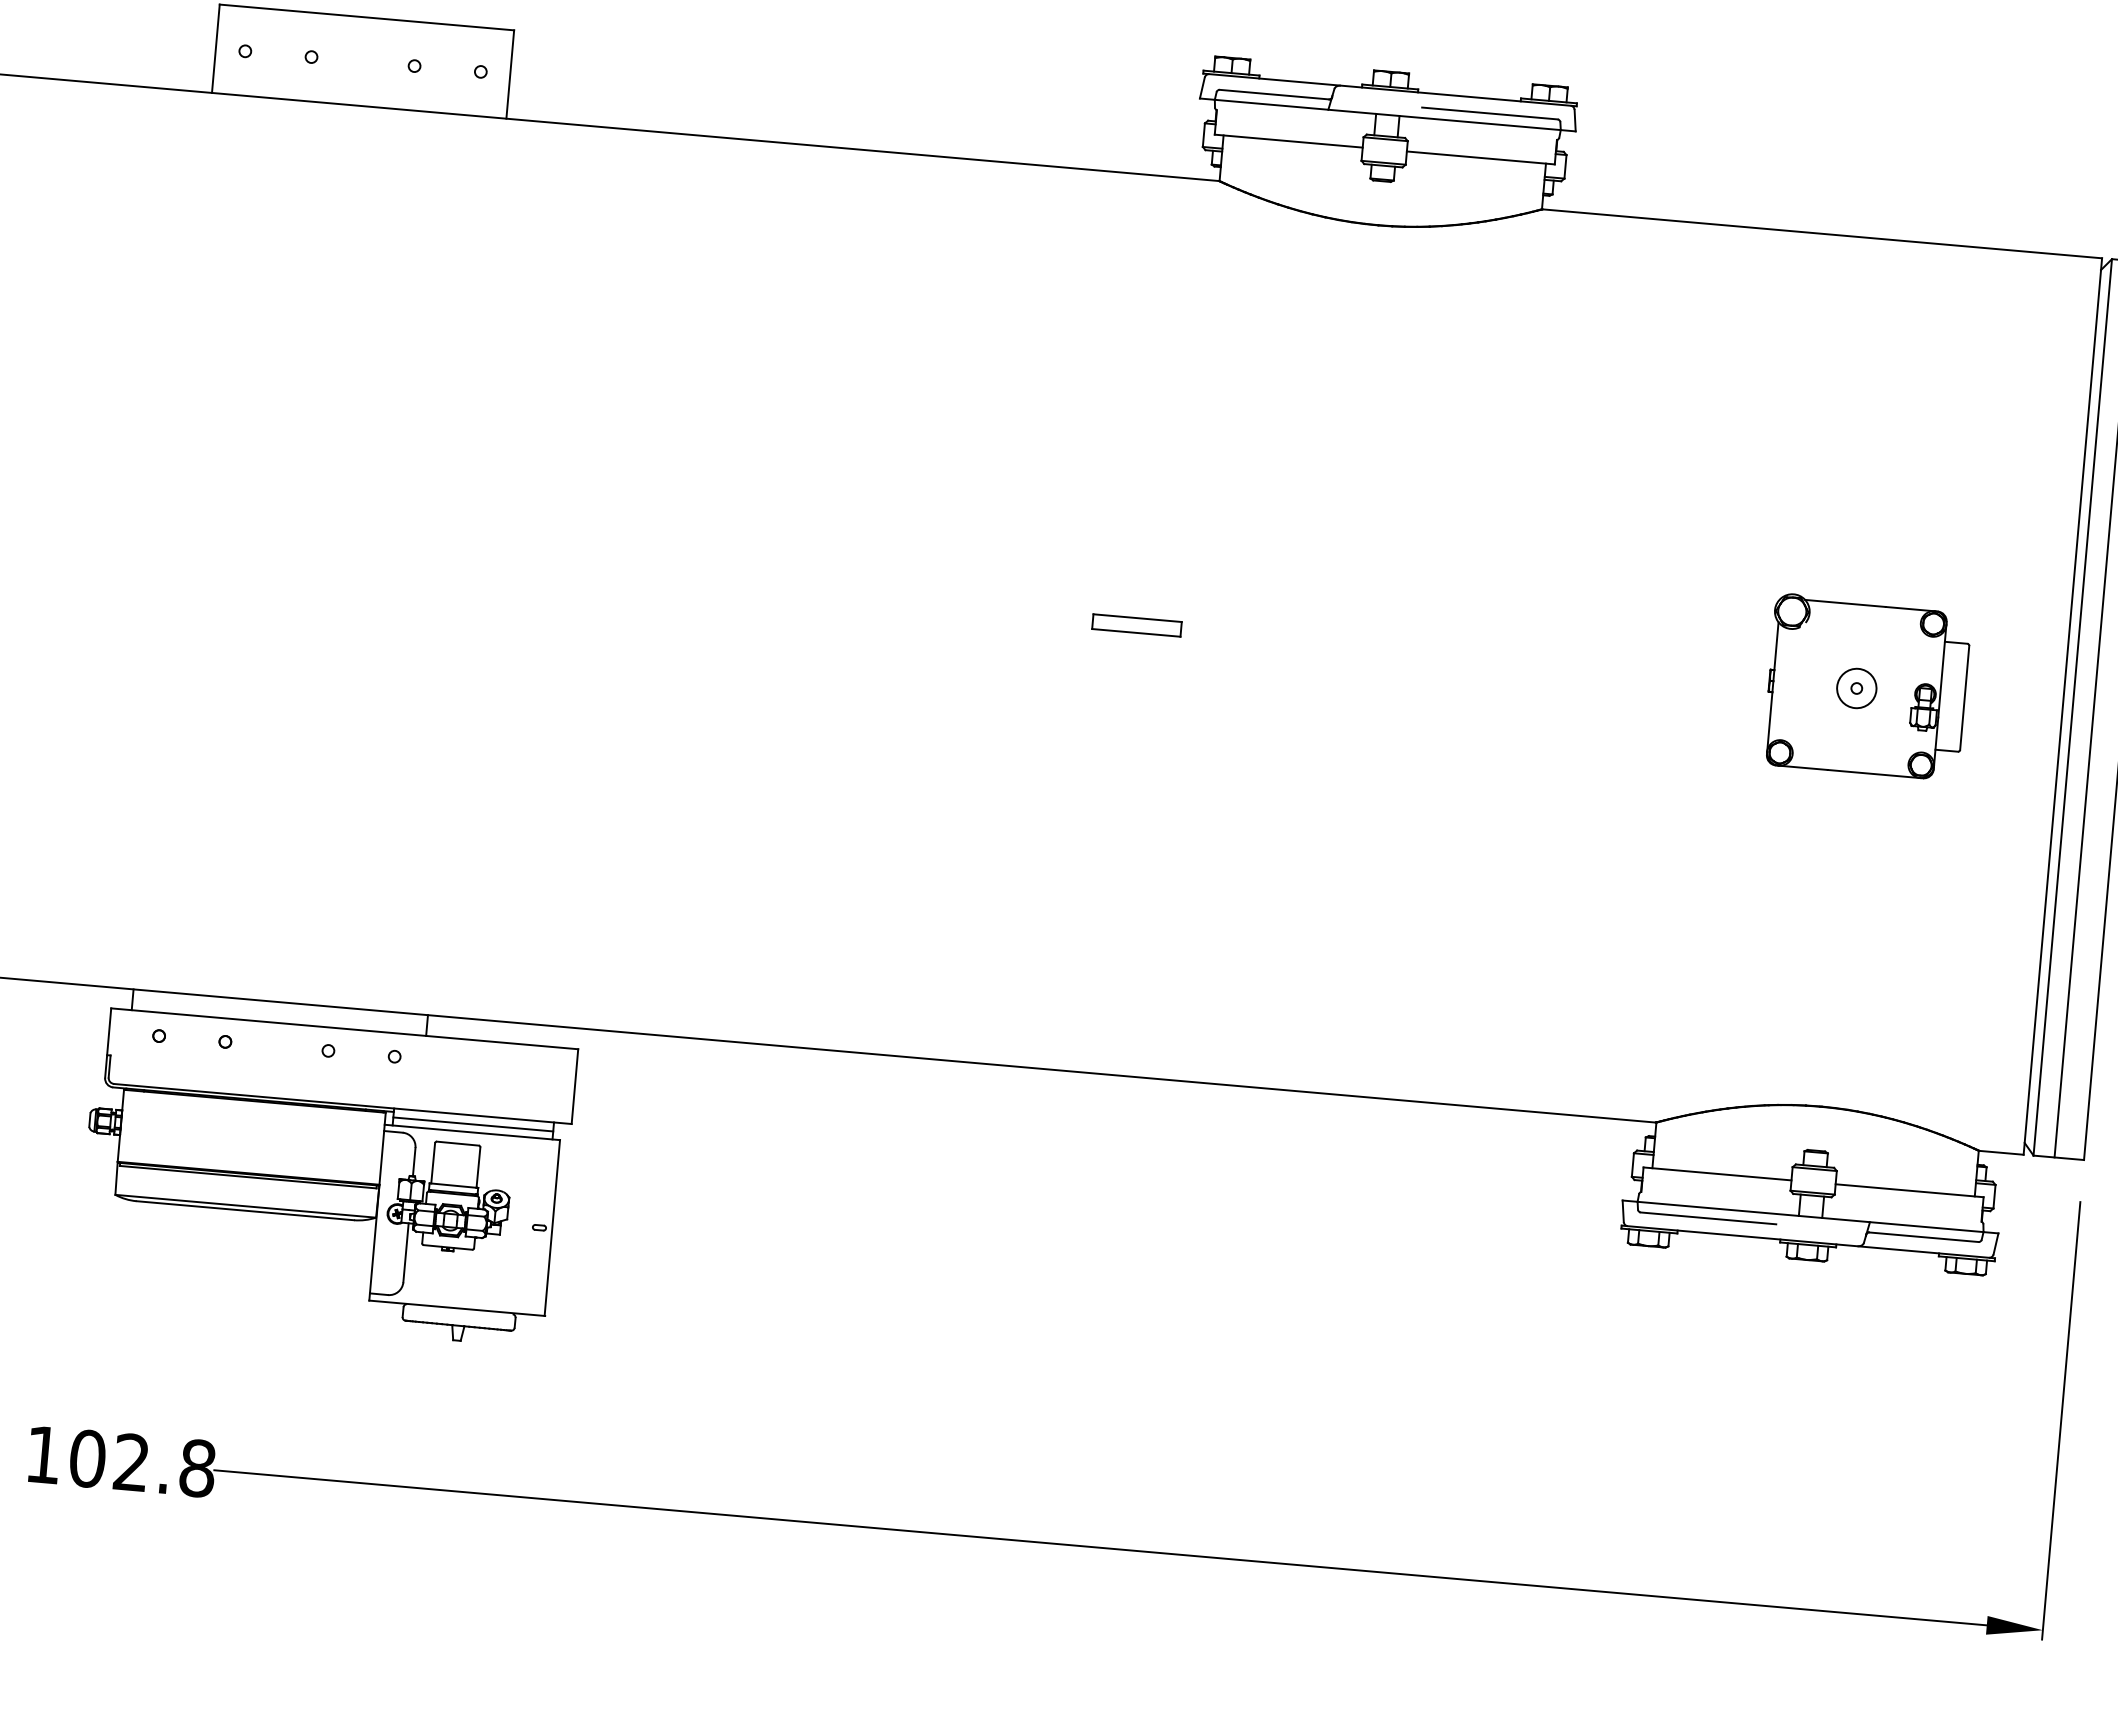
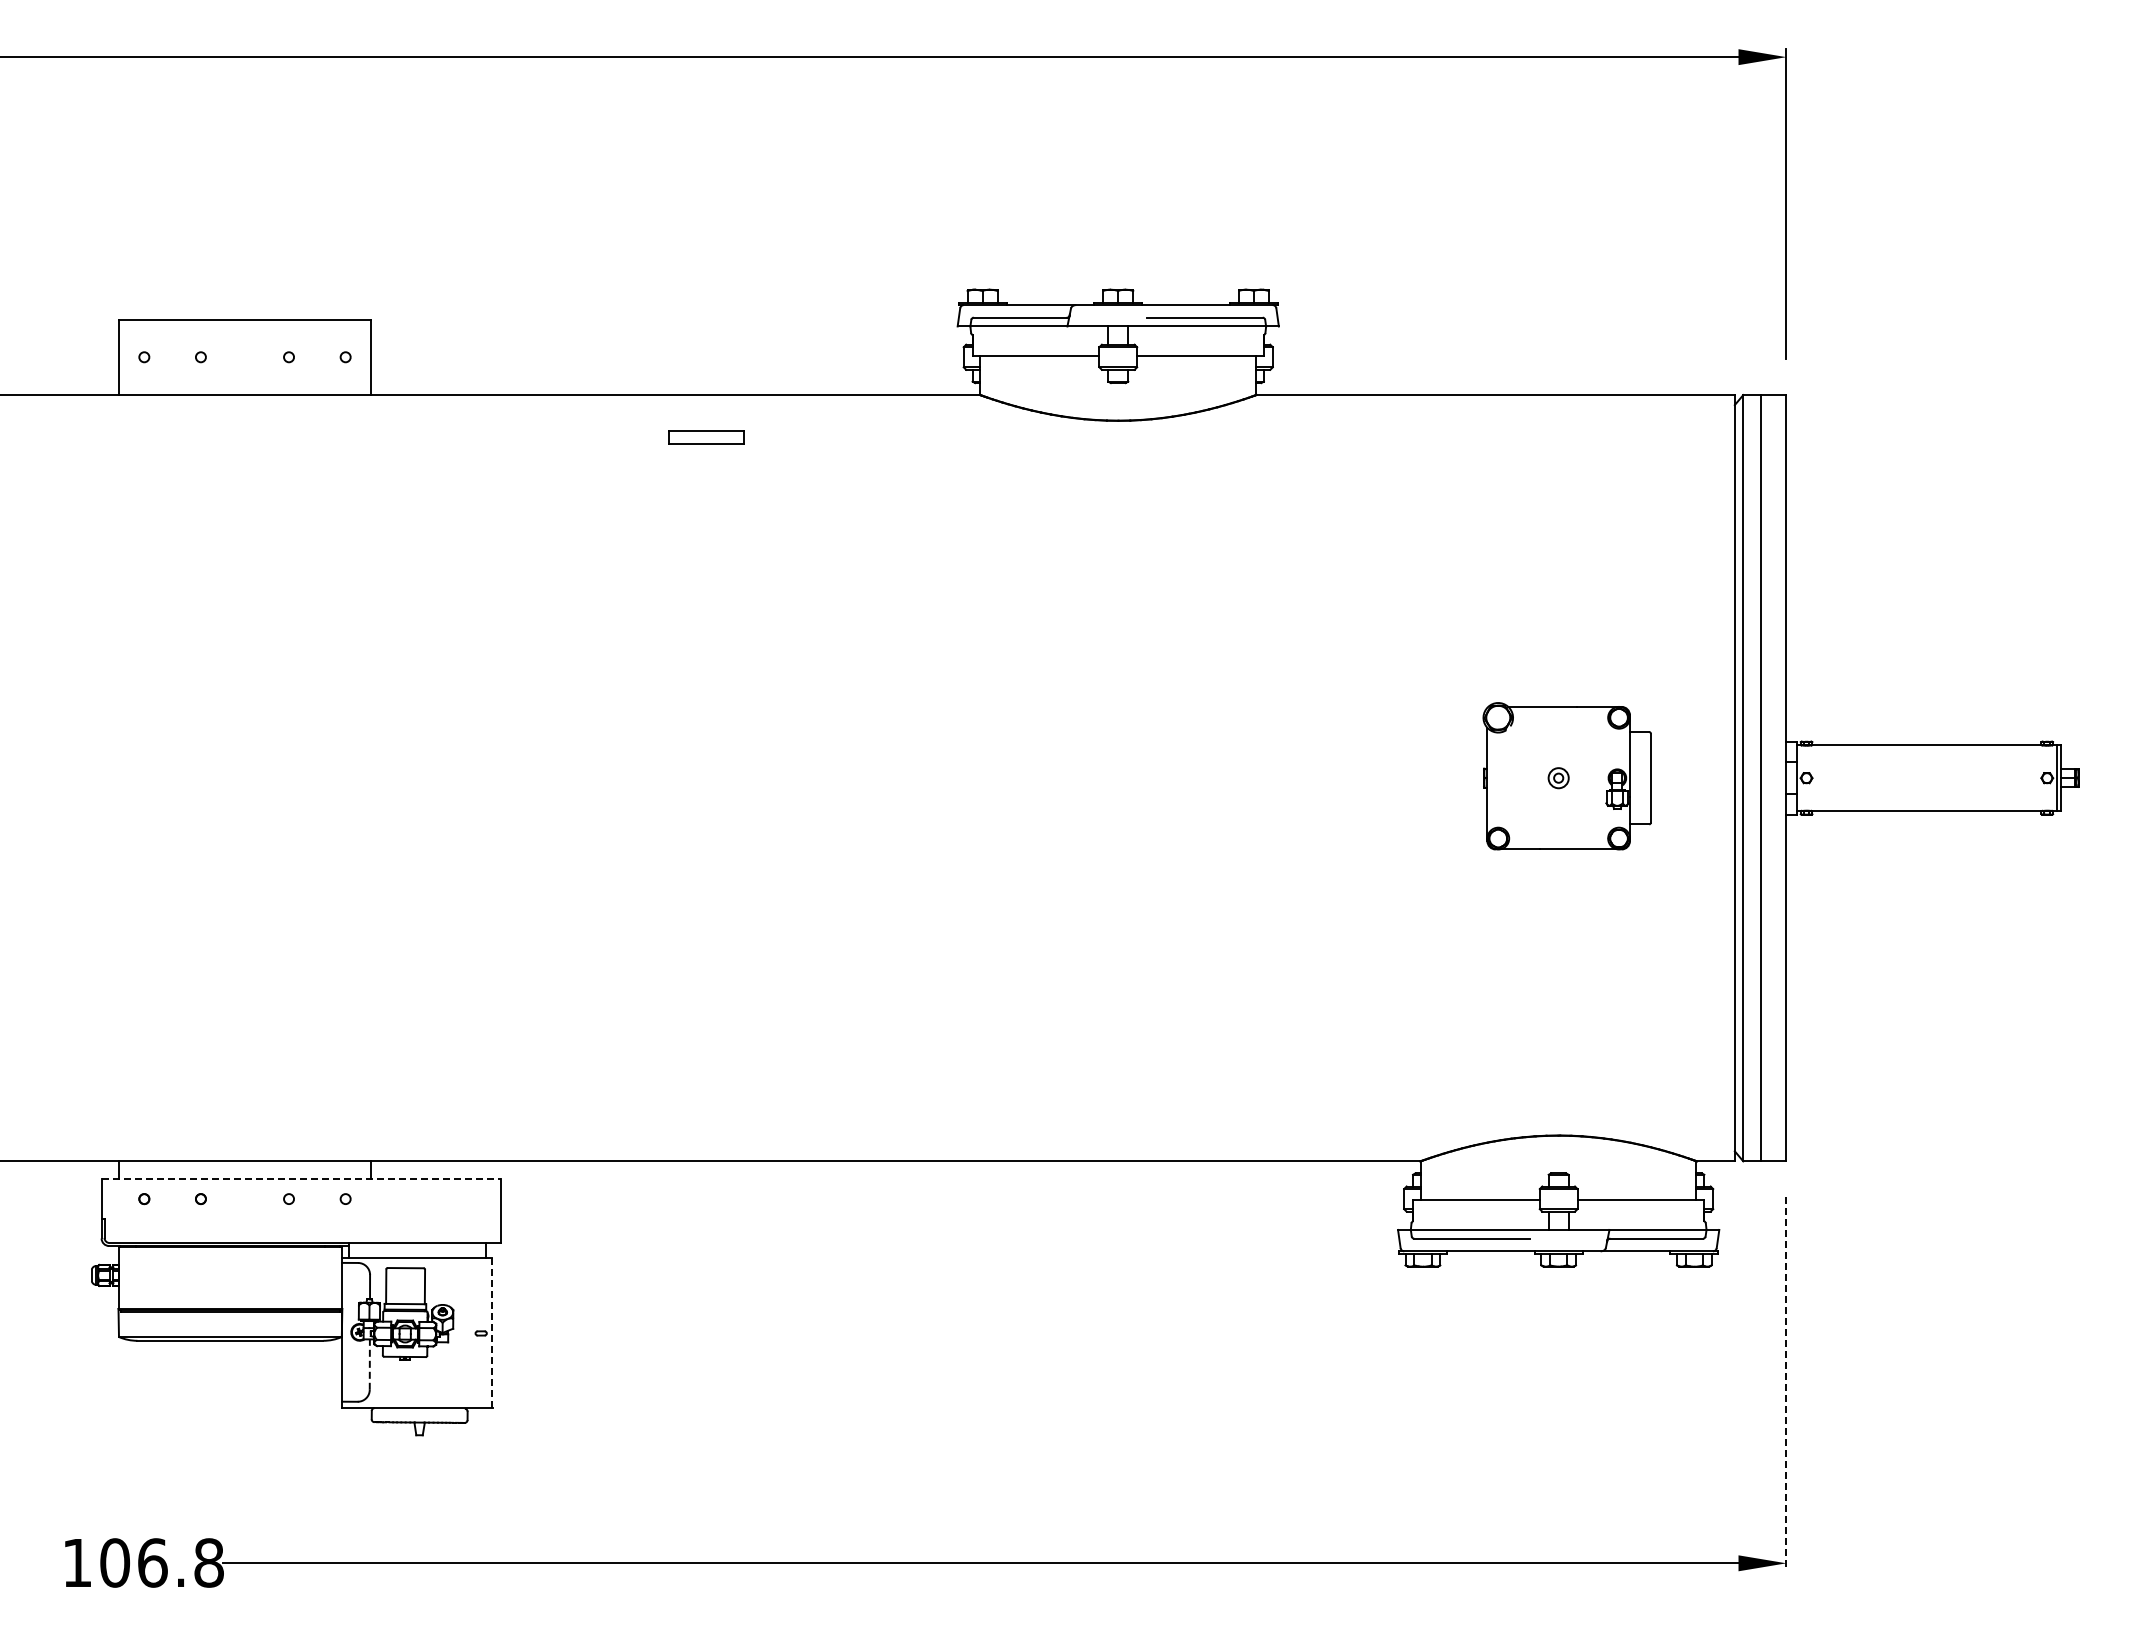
part: (1137, 625) -> (706, 437), moved
circle: (1856, 687) -> (1558, 777), size x0.6
line: (345, 1029) -> (301, 1179), solid -> dashed
line: (473, 1124) -> (417, 1250), removed
line: (552, 1227) -> (492, 1332), solid -> dashed
line: (405, 1252) -> (369, 1364), solid -> dashed
line: (2061, 1421) -> (1786, 1384), solid -> dashed
text: (131, 1462) -> (152, 1562), 102.8 -> 106.8

